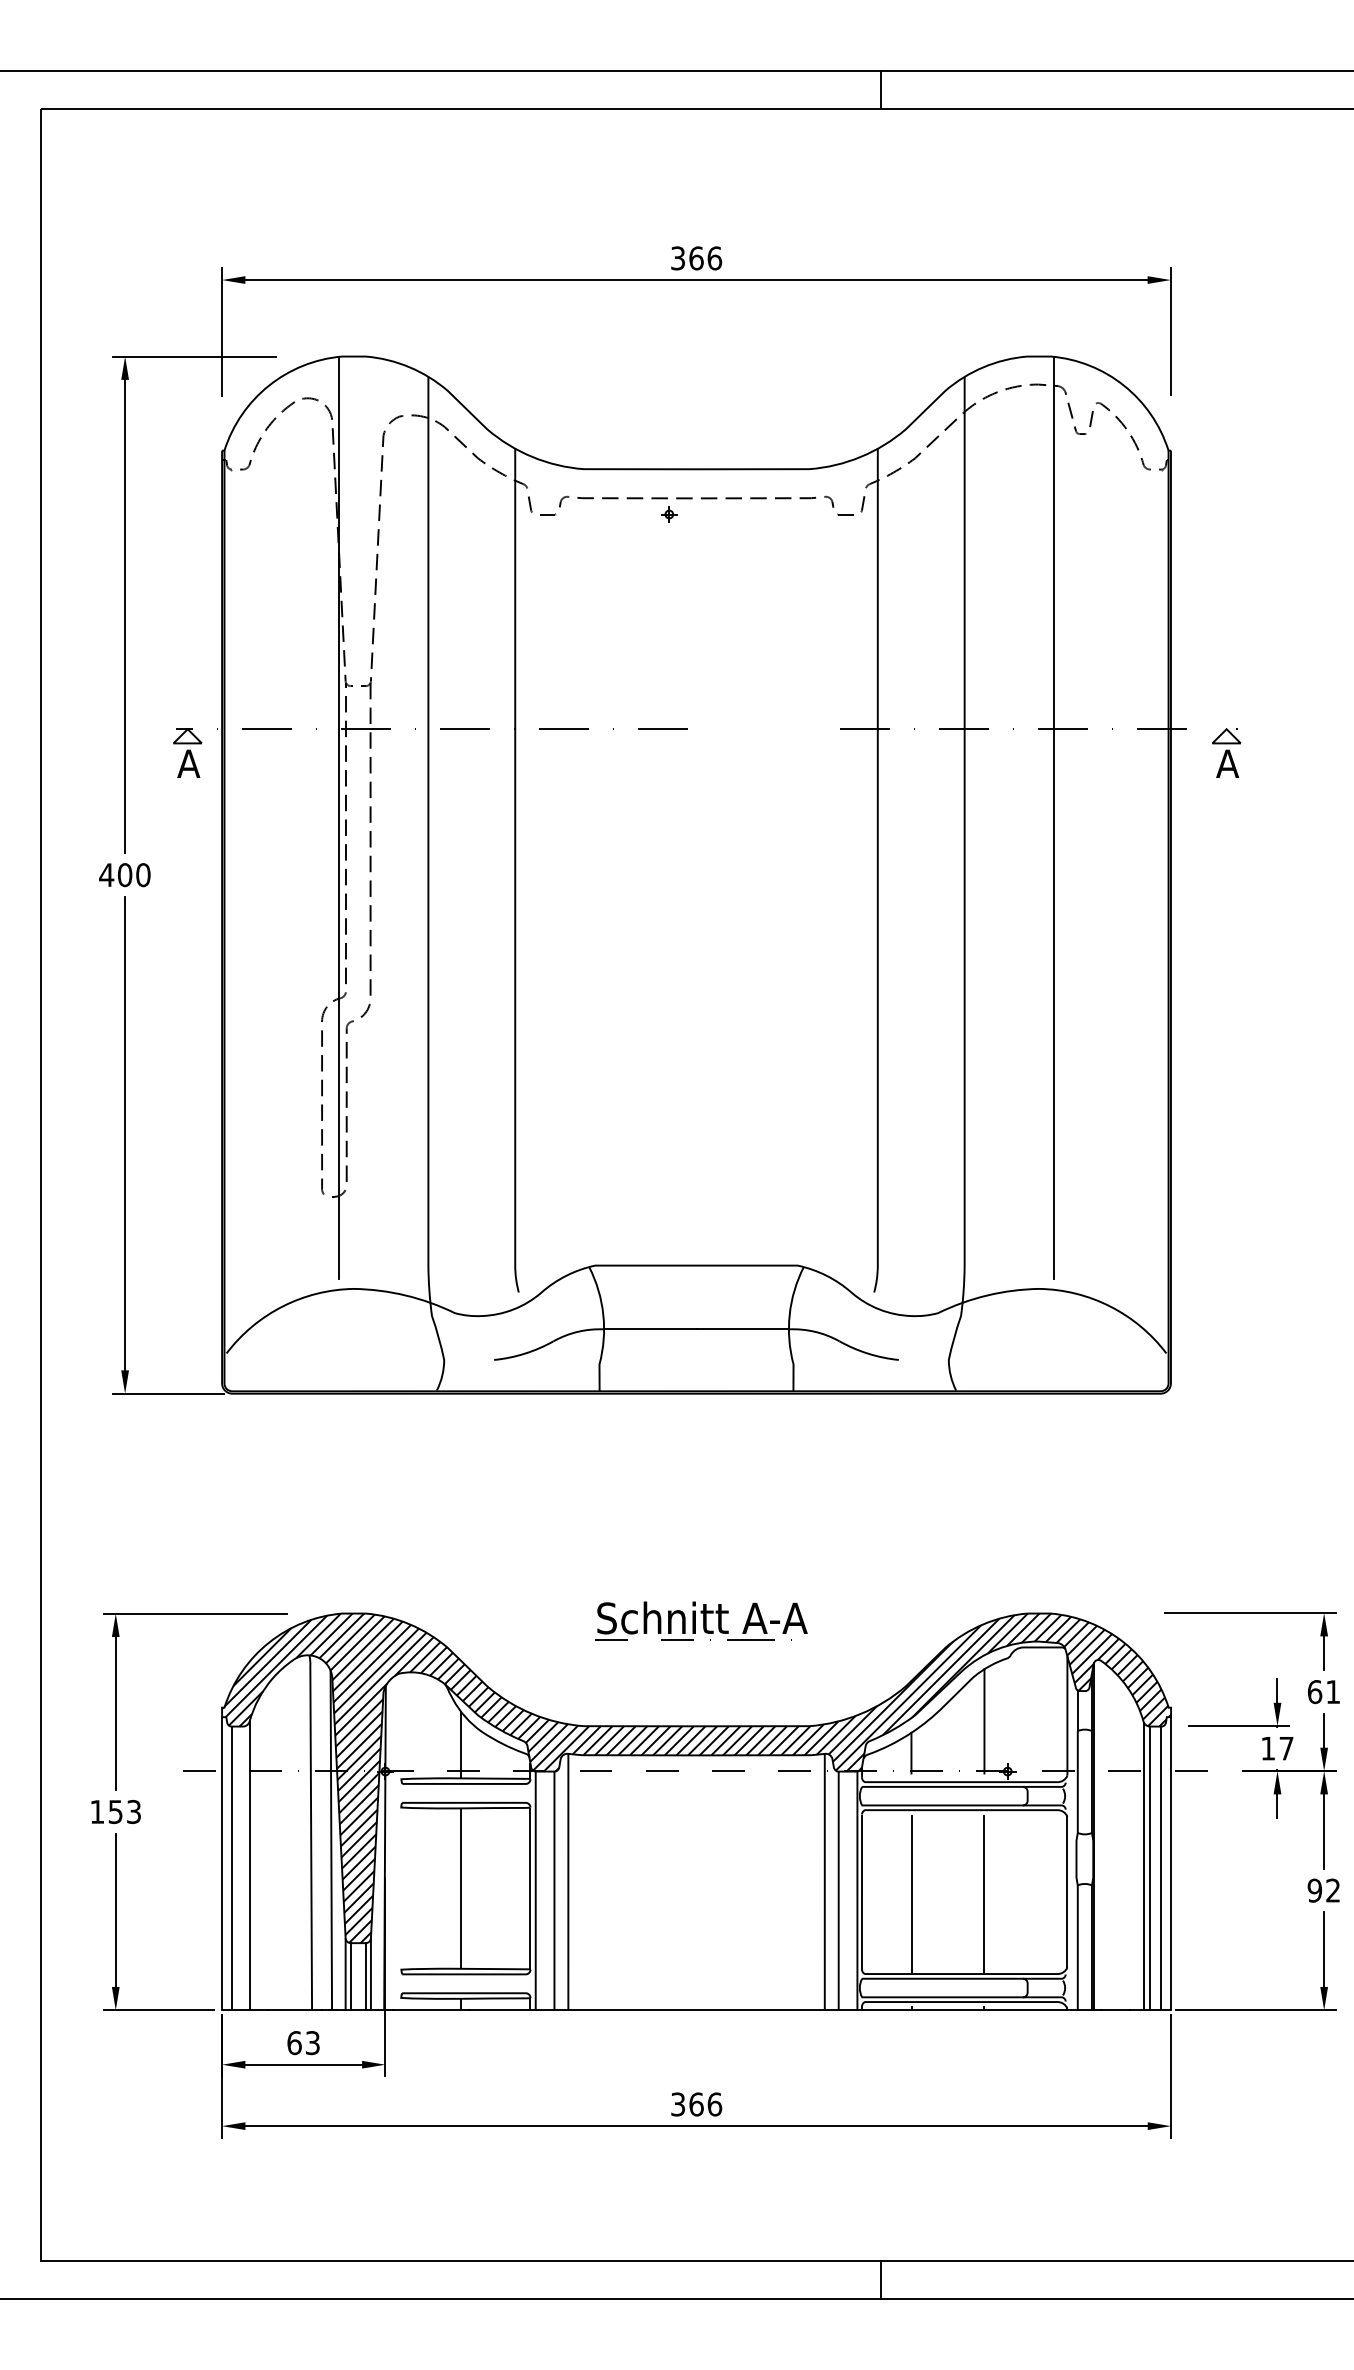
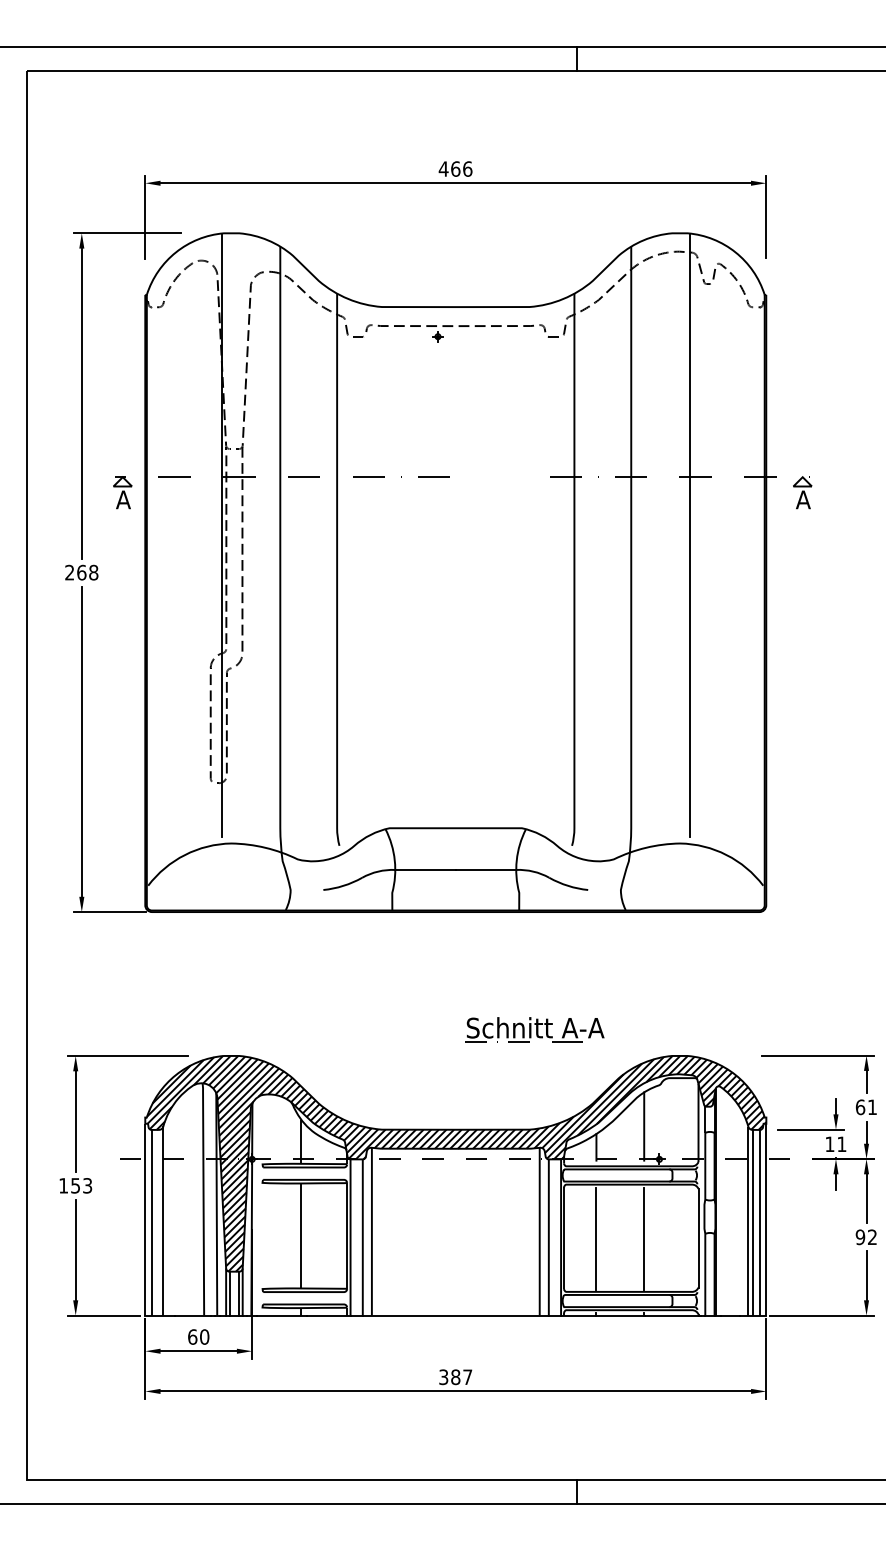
text: (677, 257) -> (443, 168), 366 -> 466
text: (124, 874) -> (81, 572), 400 -> 268
part: (700, 1620) -> (534, 1029), moved
text: (1285, 1747) -> (841, 1143), 17 -> 11
text: (312, 2042) -> (204, 1336), 63 -> 60
text: (705, 2104) -> (461, 1377), 366 -> 387

